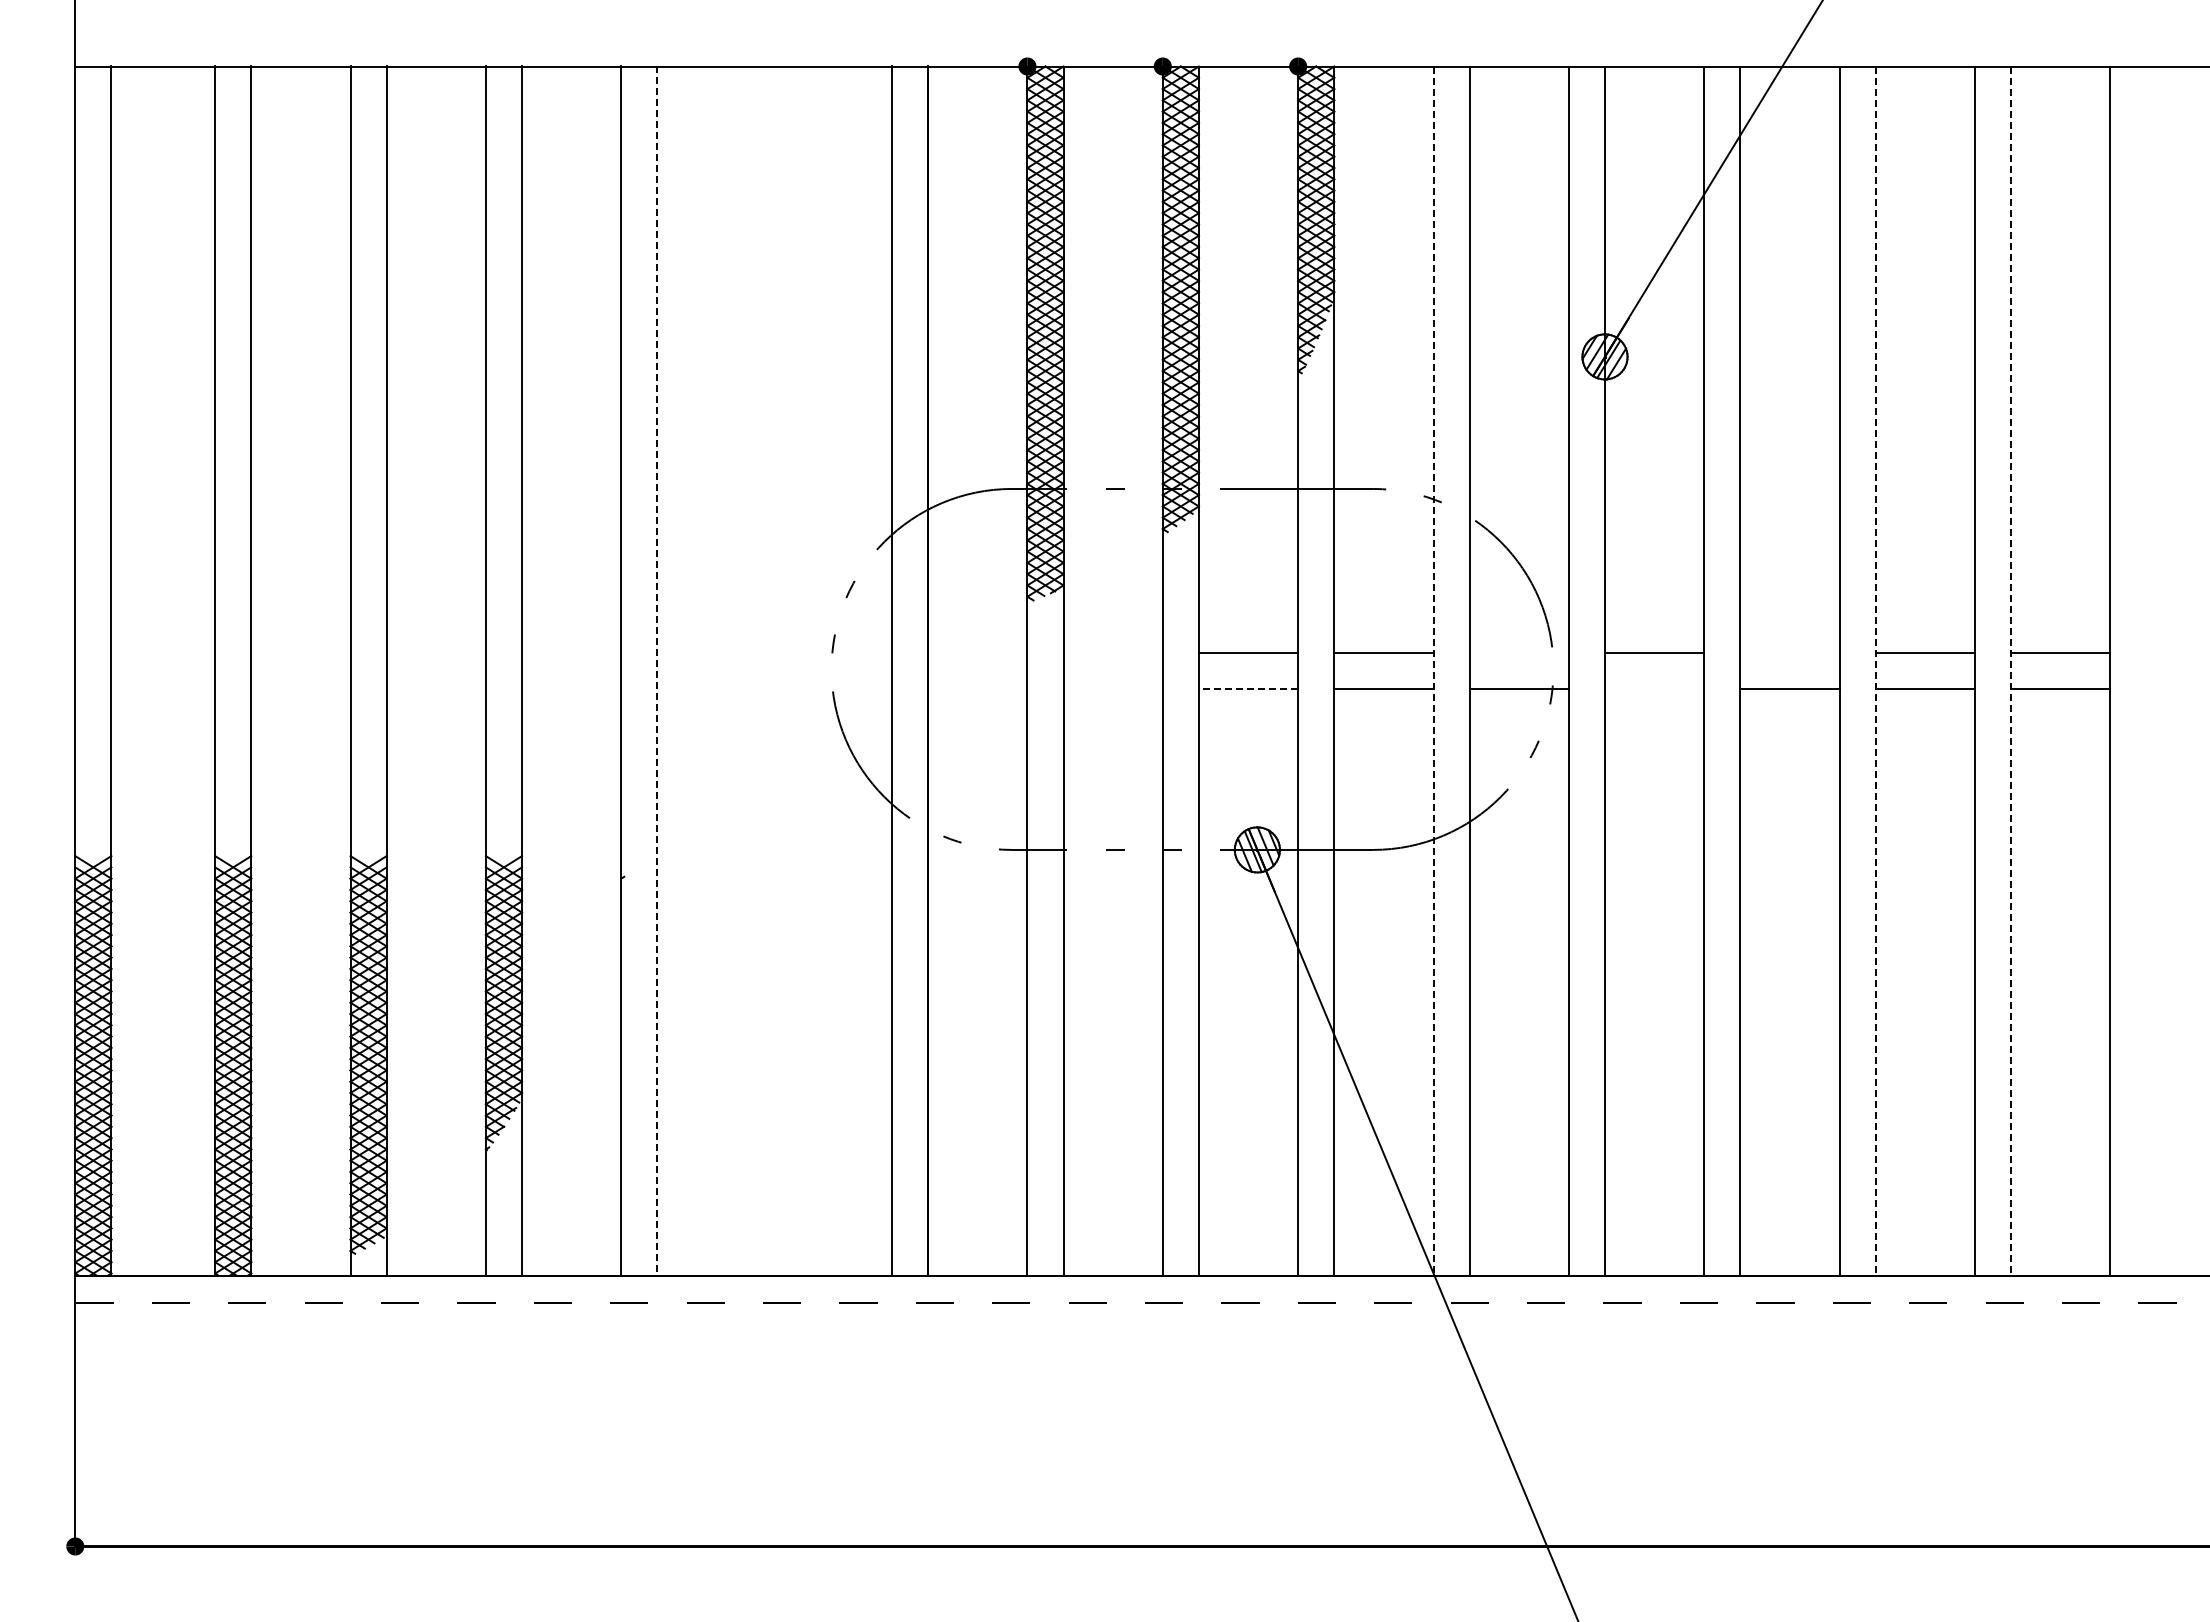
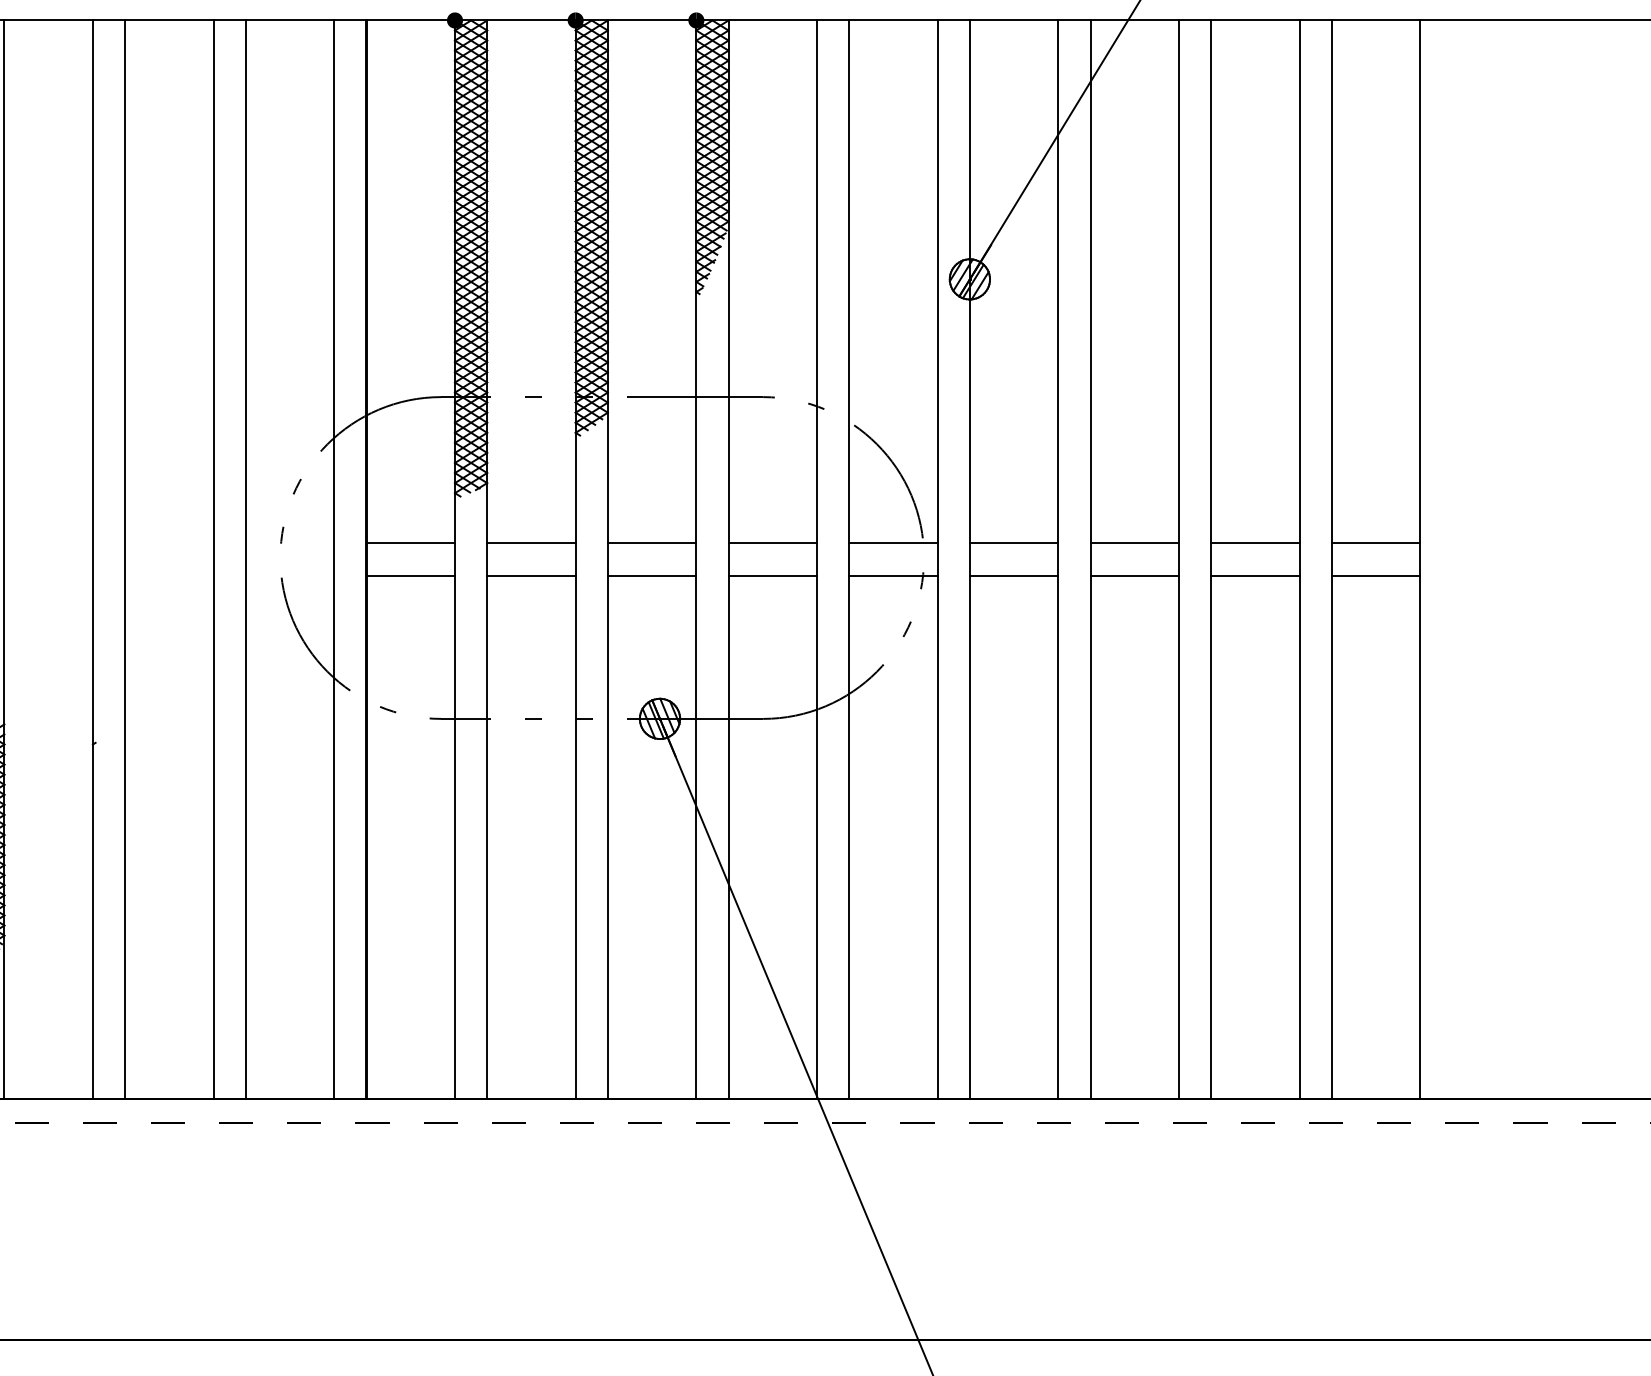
line: (977, 653) -> (410, 543), added
line: (1112, 653) -> (530, 543), added
line: (1518, 653) -> (892, 543), added
line: (1789, 653) -> (1134, 543), added
line: (756, 670) -> (213, 558), added
line: (792, 670) -> (245, 558), added
line: (657, 671) -> (125, 559), dashed -> solid
line: (1433, 671) -> (817, 559), dashed -> solid
line: (1875, 671) -> (1211, 559), dashed -> solid
line: (2011, 671) -> (1332, 559), dashed -> solid
line: (977, 689) -> (410, 575), added
line: (1112, 689) -> (530, 575), added
line: (1248, 689) -> (652, 575), dashed -> solid
line: (1654, 689) -> (1014, 575), added

